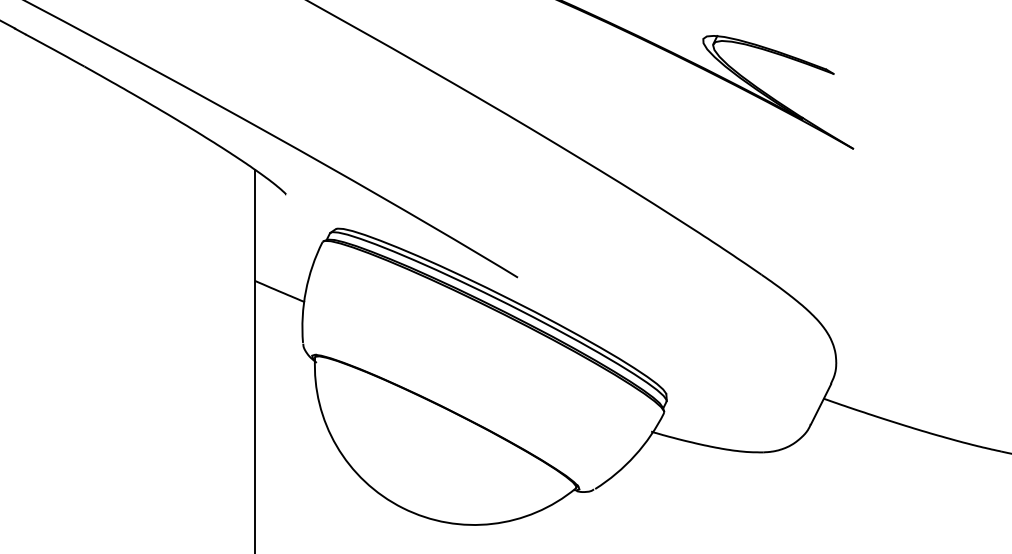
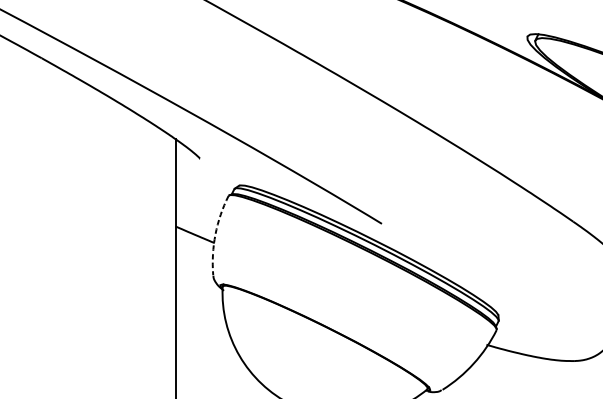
arc: (305, 291) -> (215, 234), solid -> dashed

